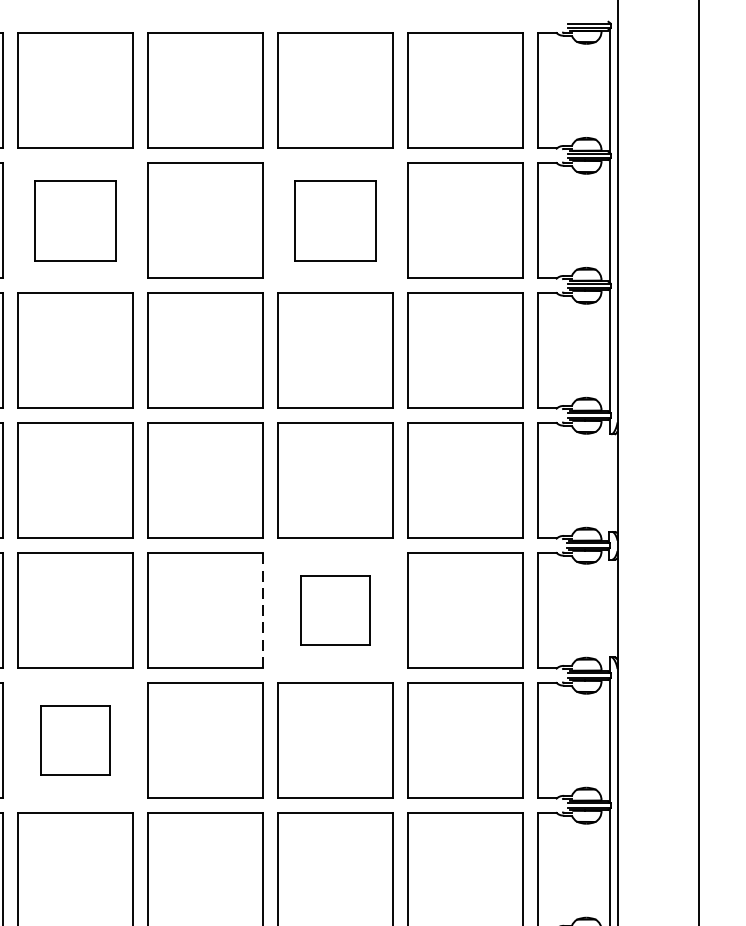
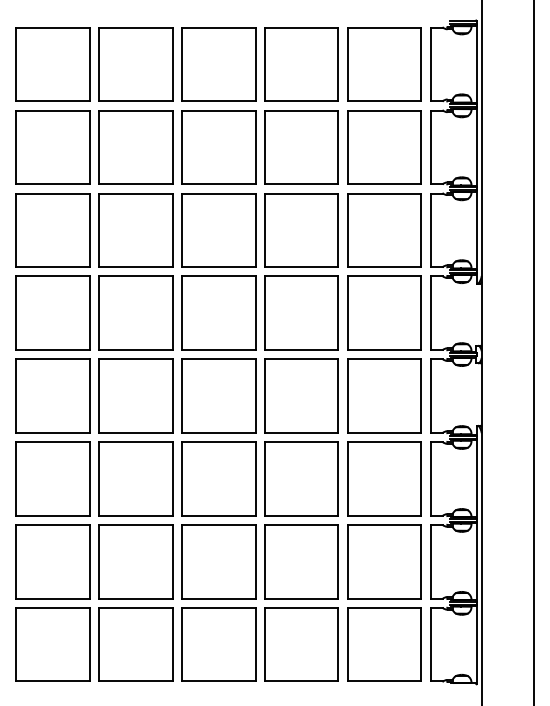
part: (74, 221) -> (135, 147), size x1.43
part: (335, 221) -> (301, 147), size x1.43
part: (335, 609) -> (301, 395), size x1.67
line: (262, 611) -> (255, 396), dashed -> solid
part: (74, 739) -> (135, 478), size x1.67

